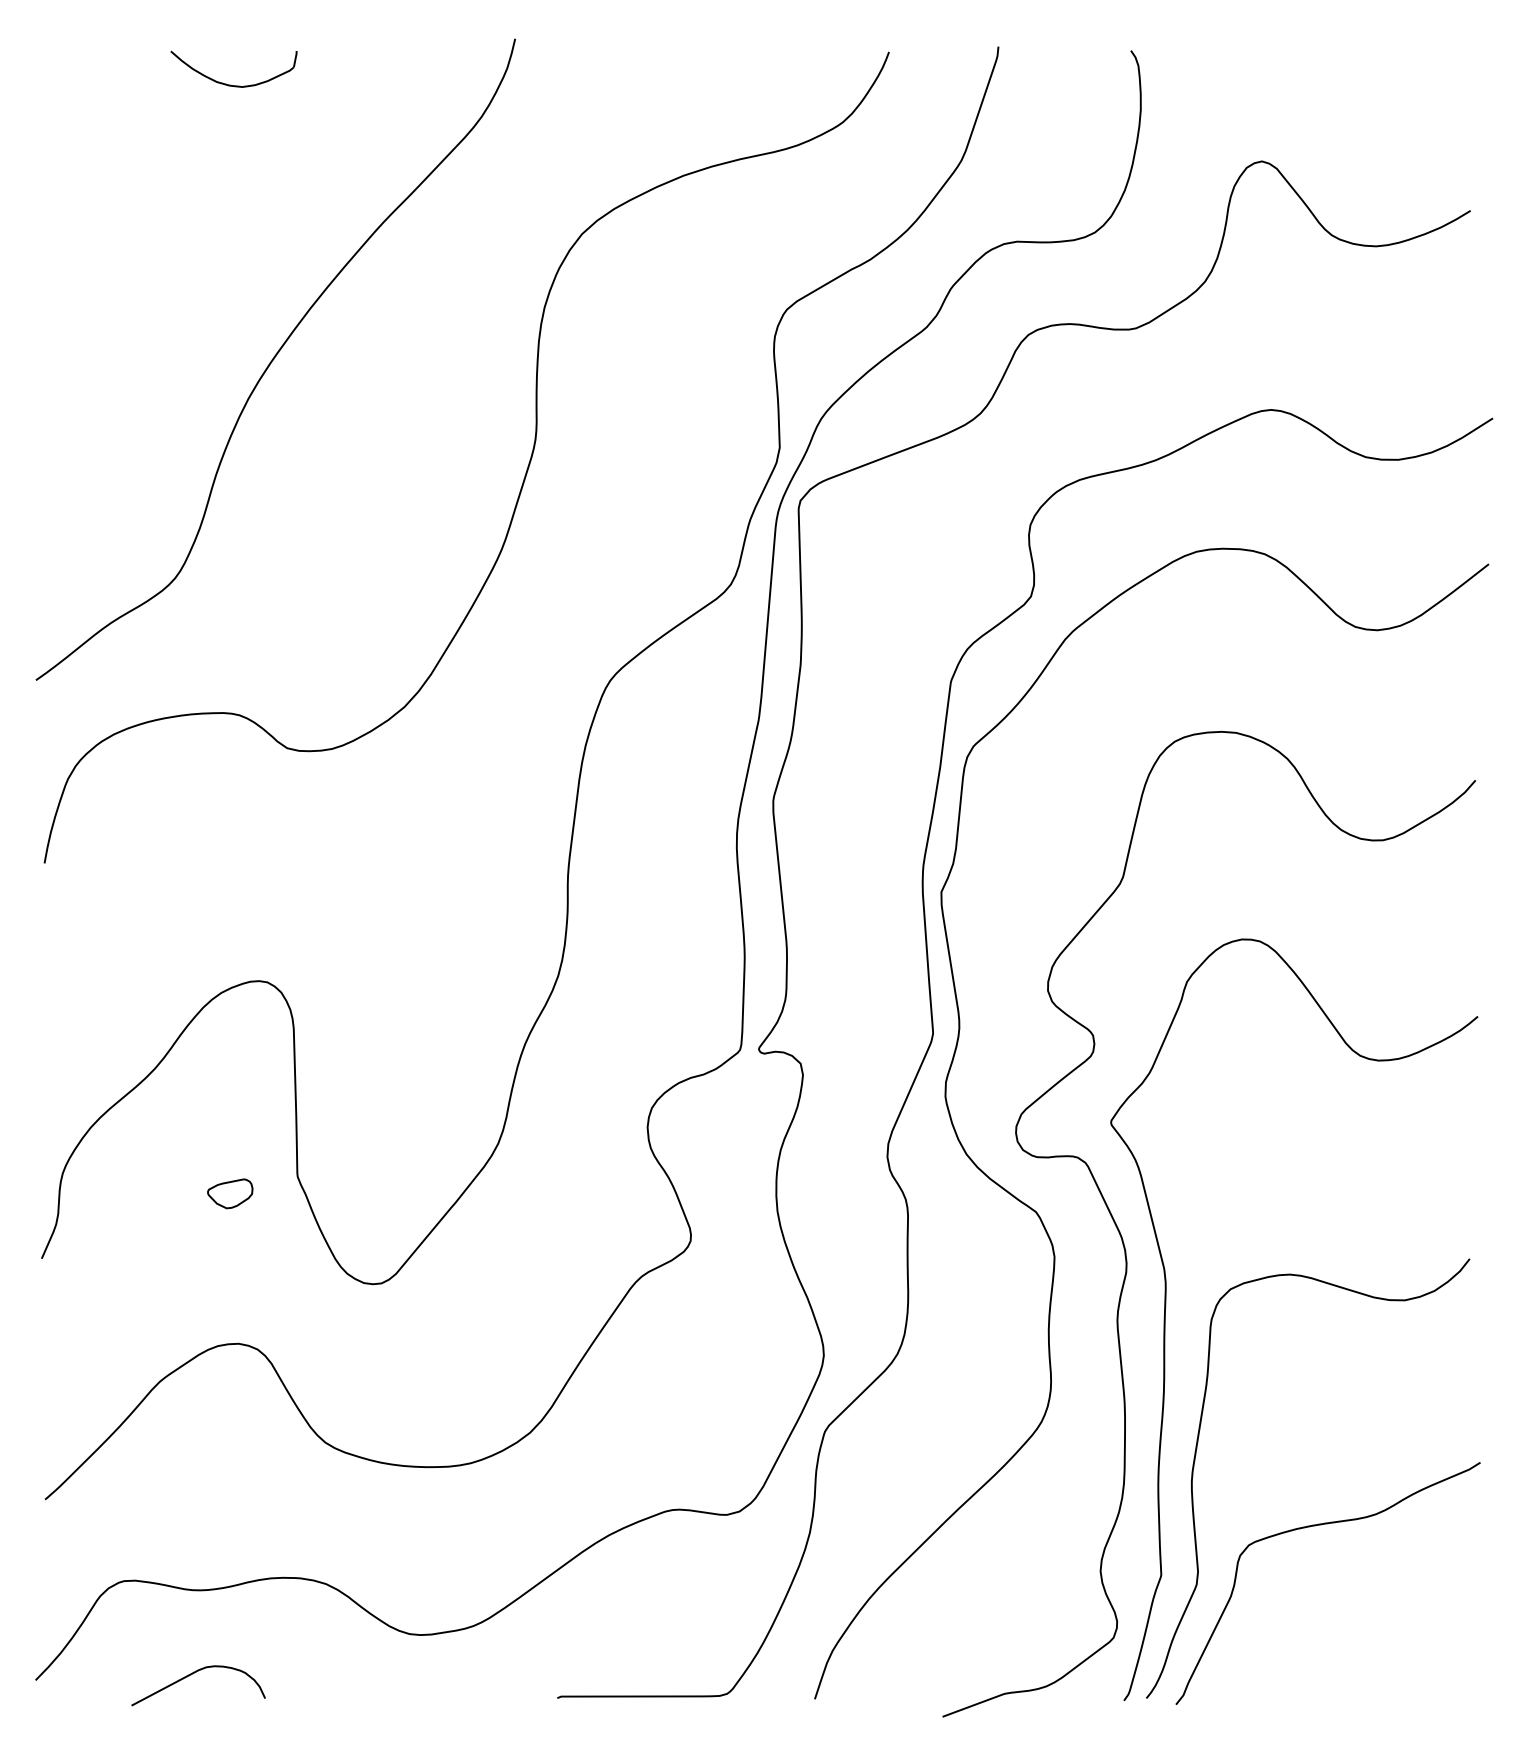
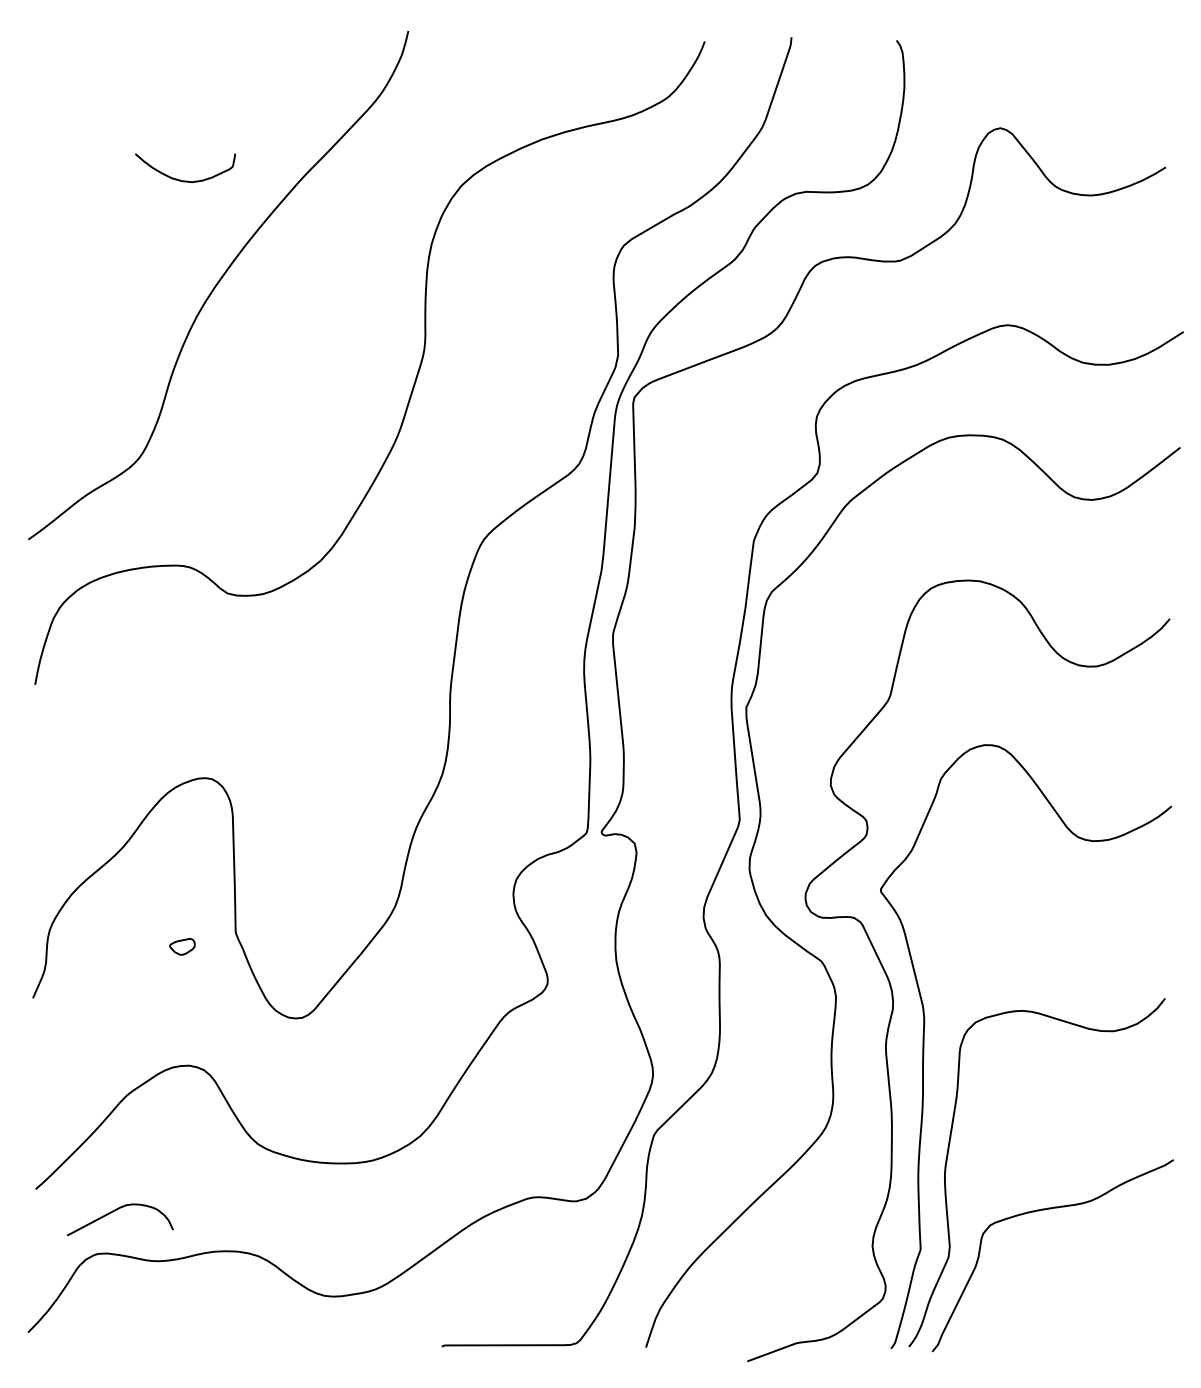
part: (234, 84) -> (185, 180), moved
part: (230, 1193) -> (182, 946), size x0.7
curve: (192, 1675) -> (115, 1211), moved

